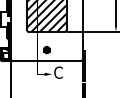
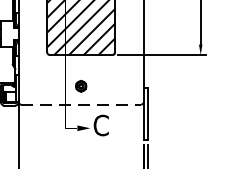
line: (46, 60) -> (80, 104), solid -> dashed

